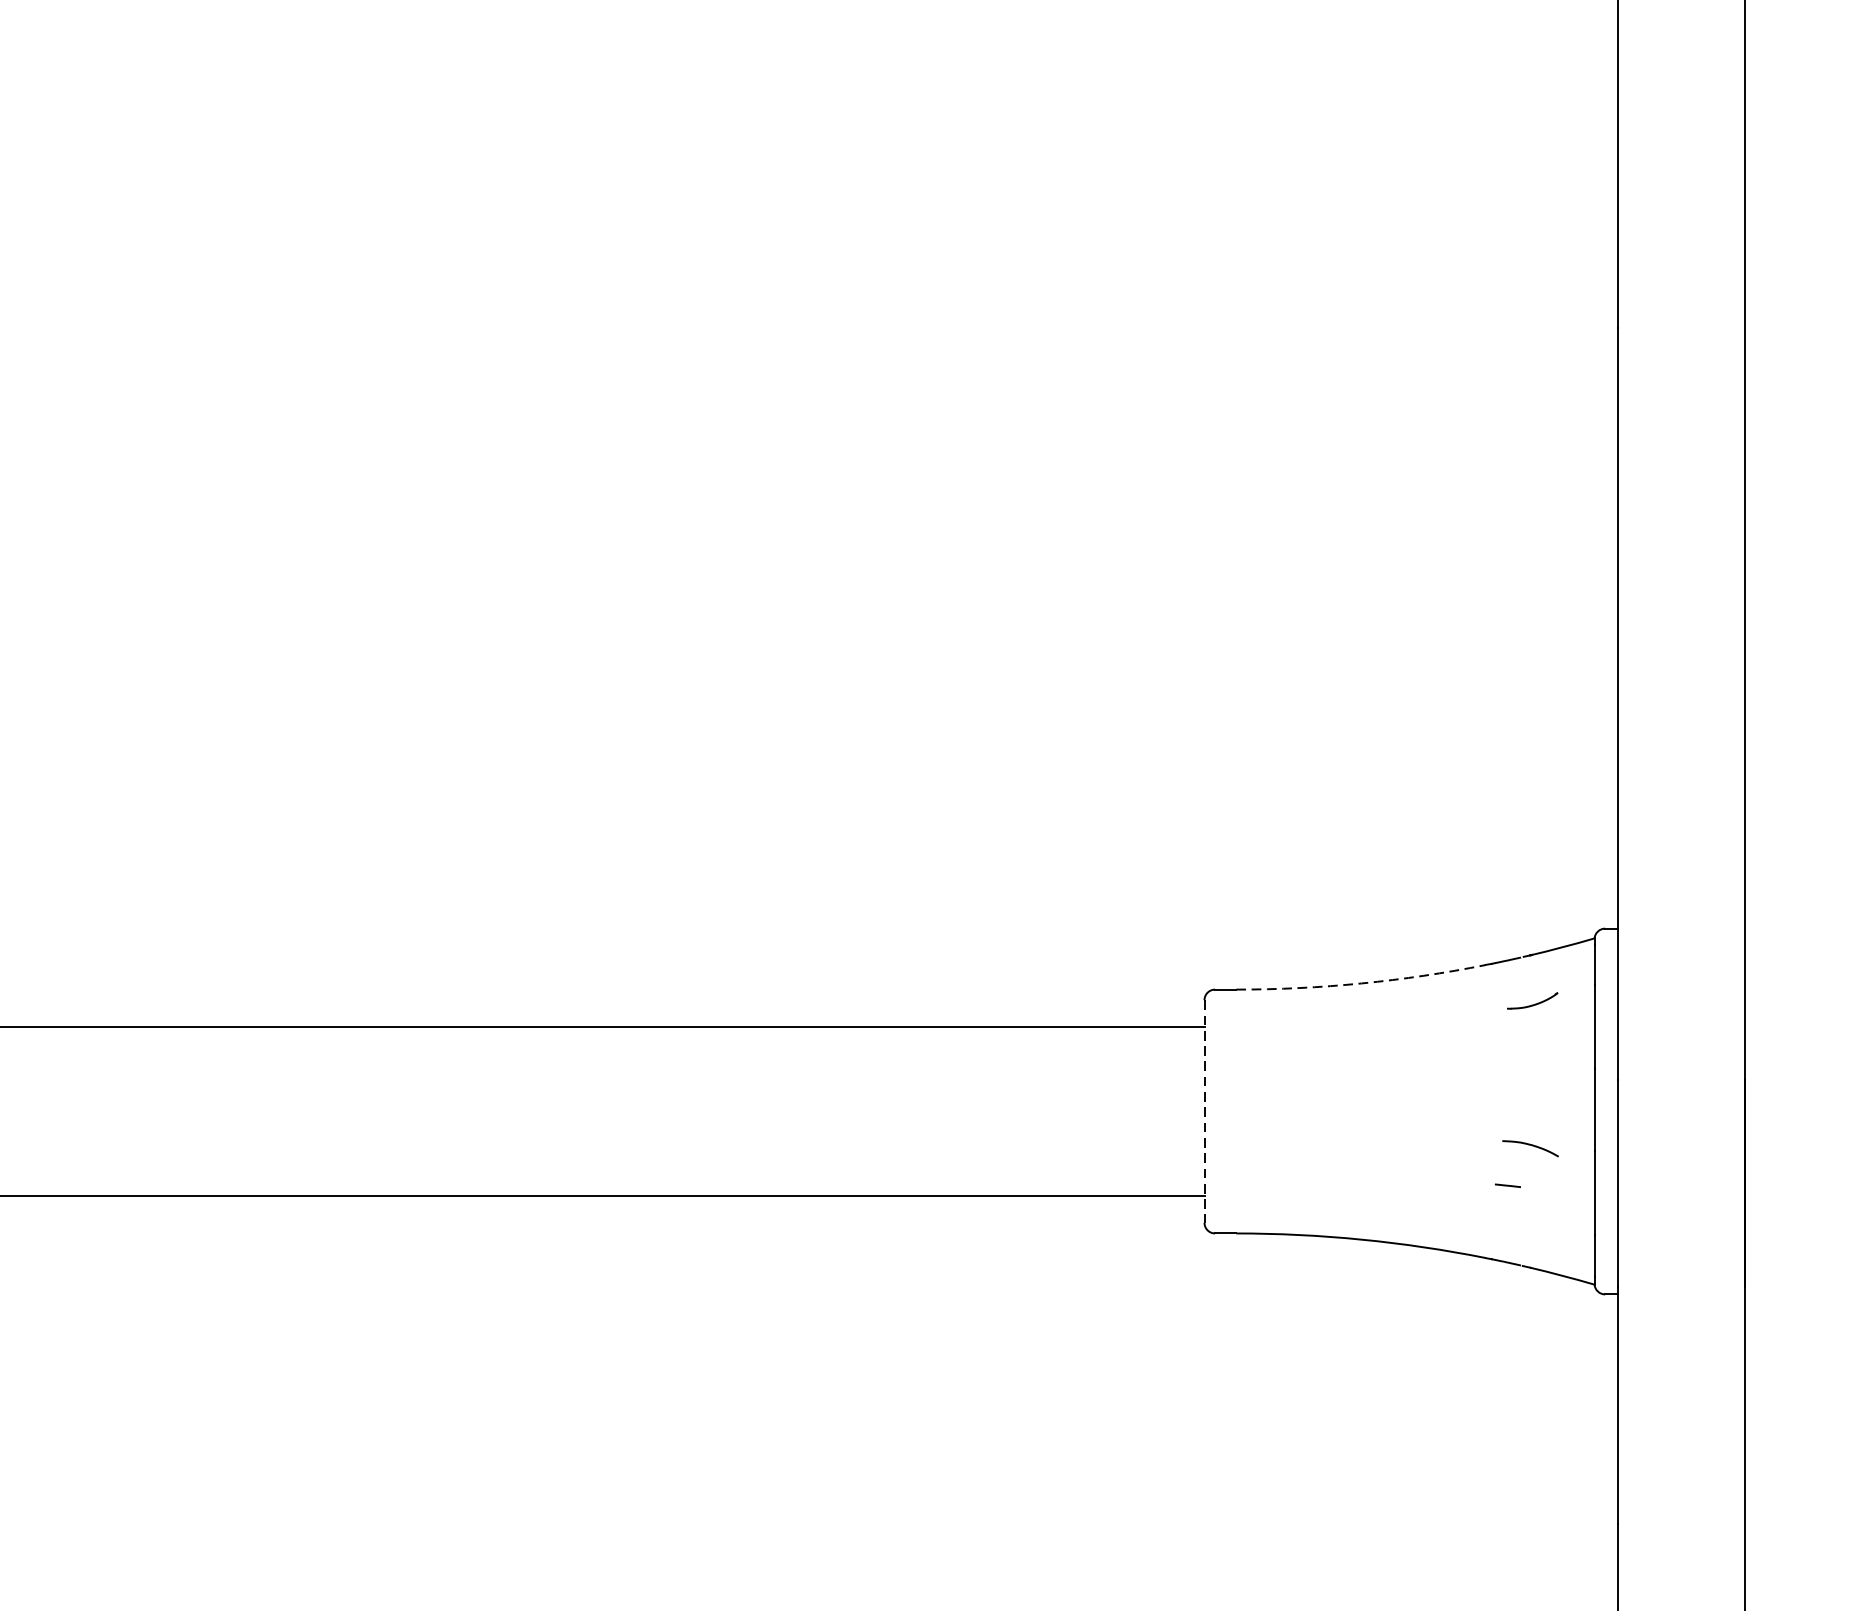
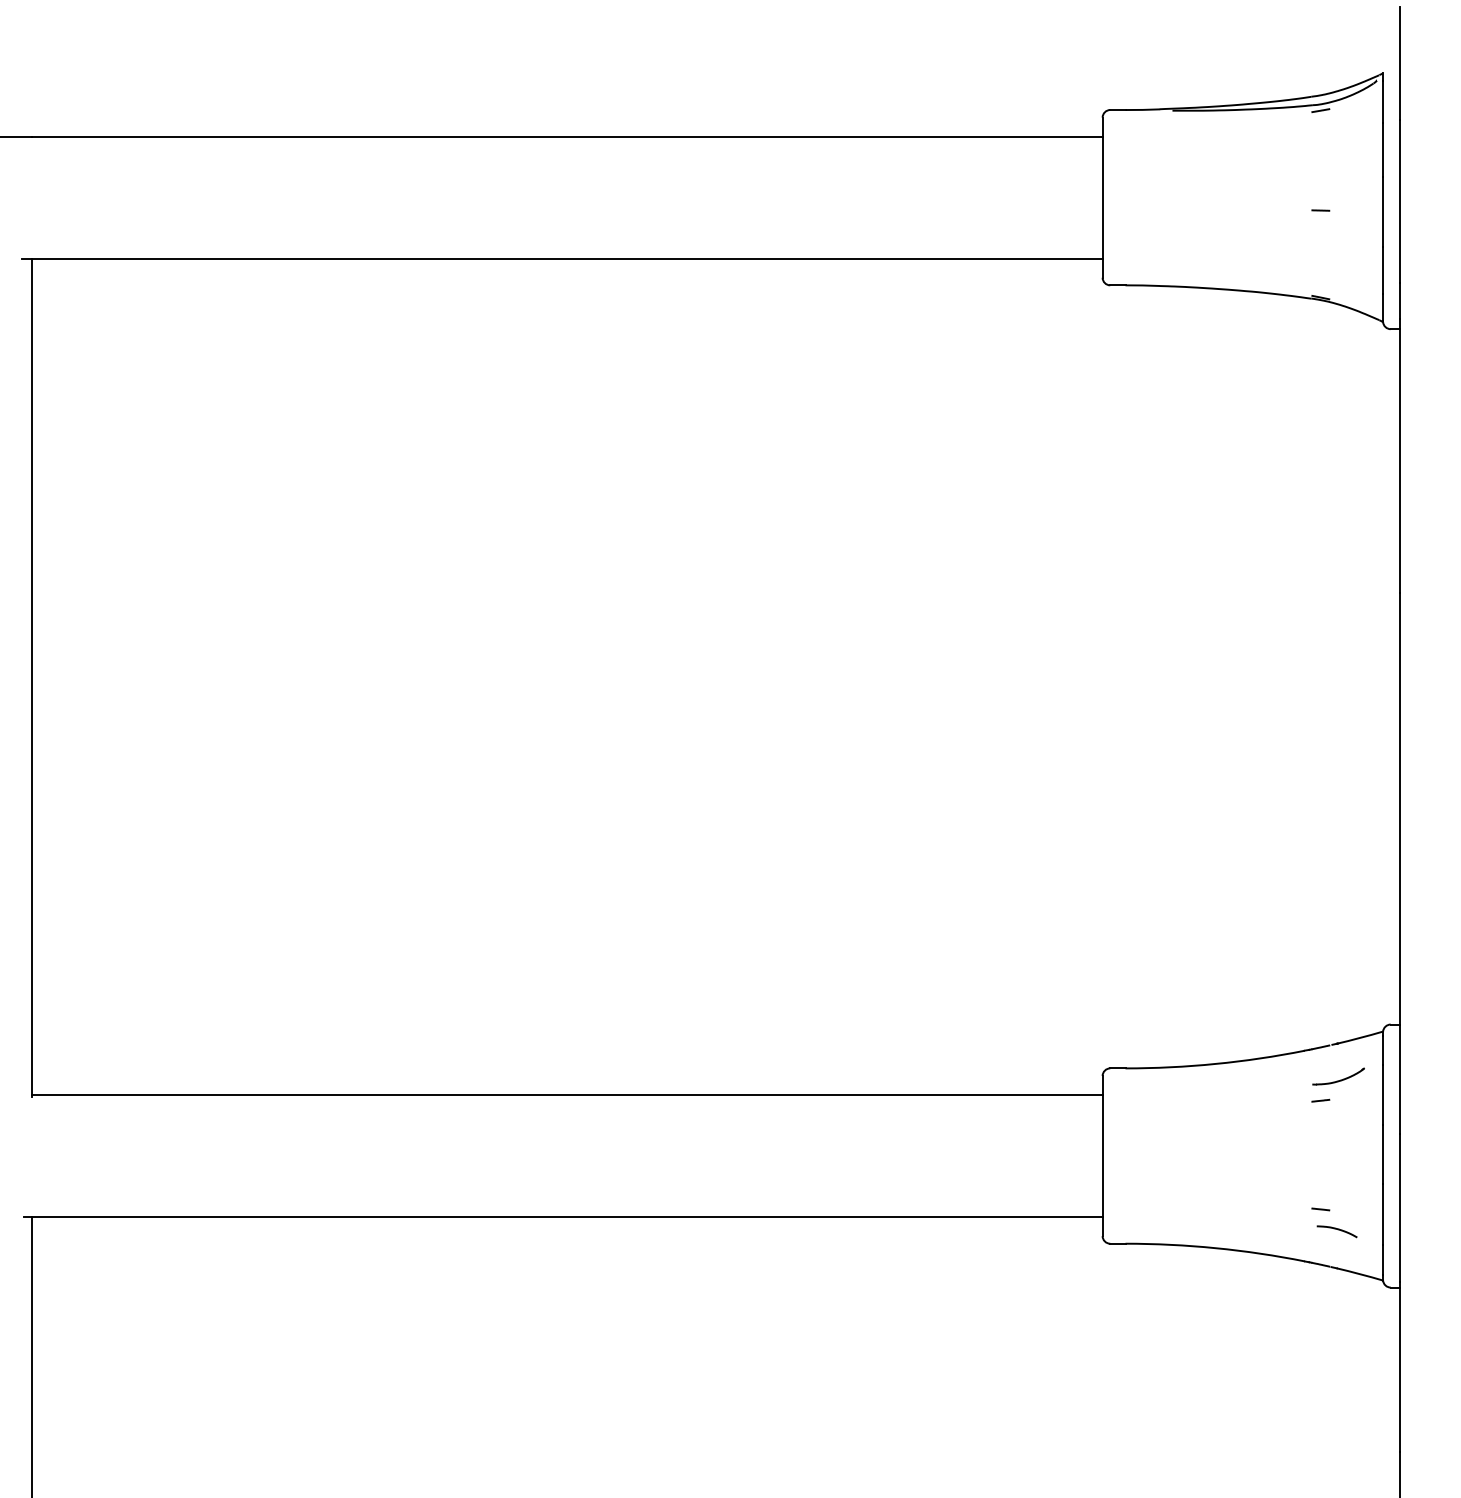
arc: (1361, 982) -> (1215, 1063), dashed -> solid
part: (1532, 1000) -> (1338, 1076), size x1.43
line: (1507, 1034) -> (1320, 1100), added
line: (1204, 1112) -> (1102, 1156), dashed -> solid
curve: (1529, 1145) -> (1336, 1229), moved

